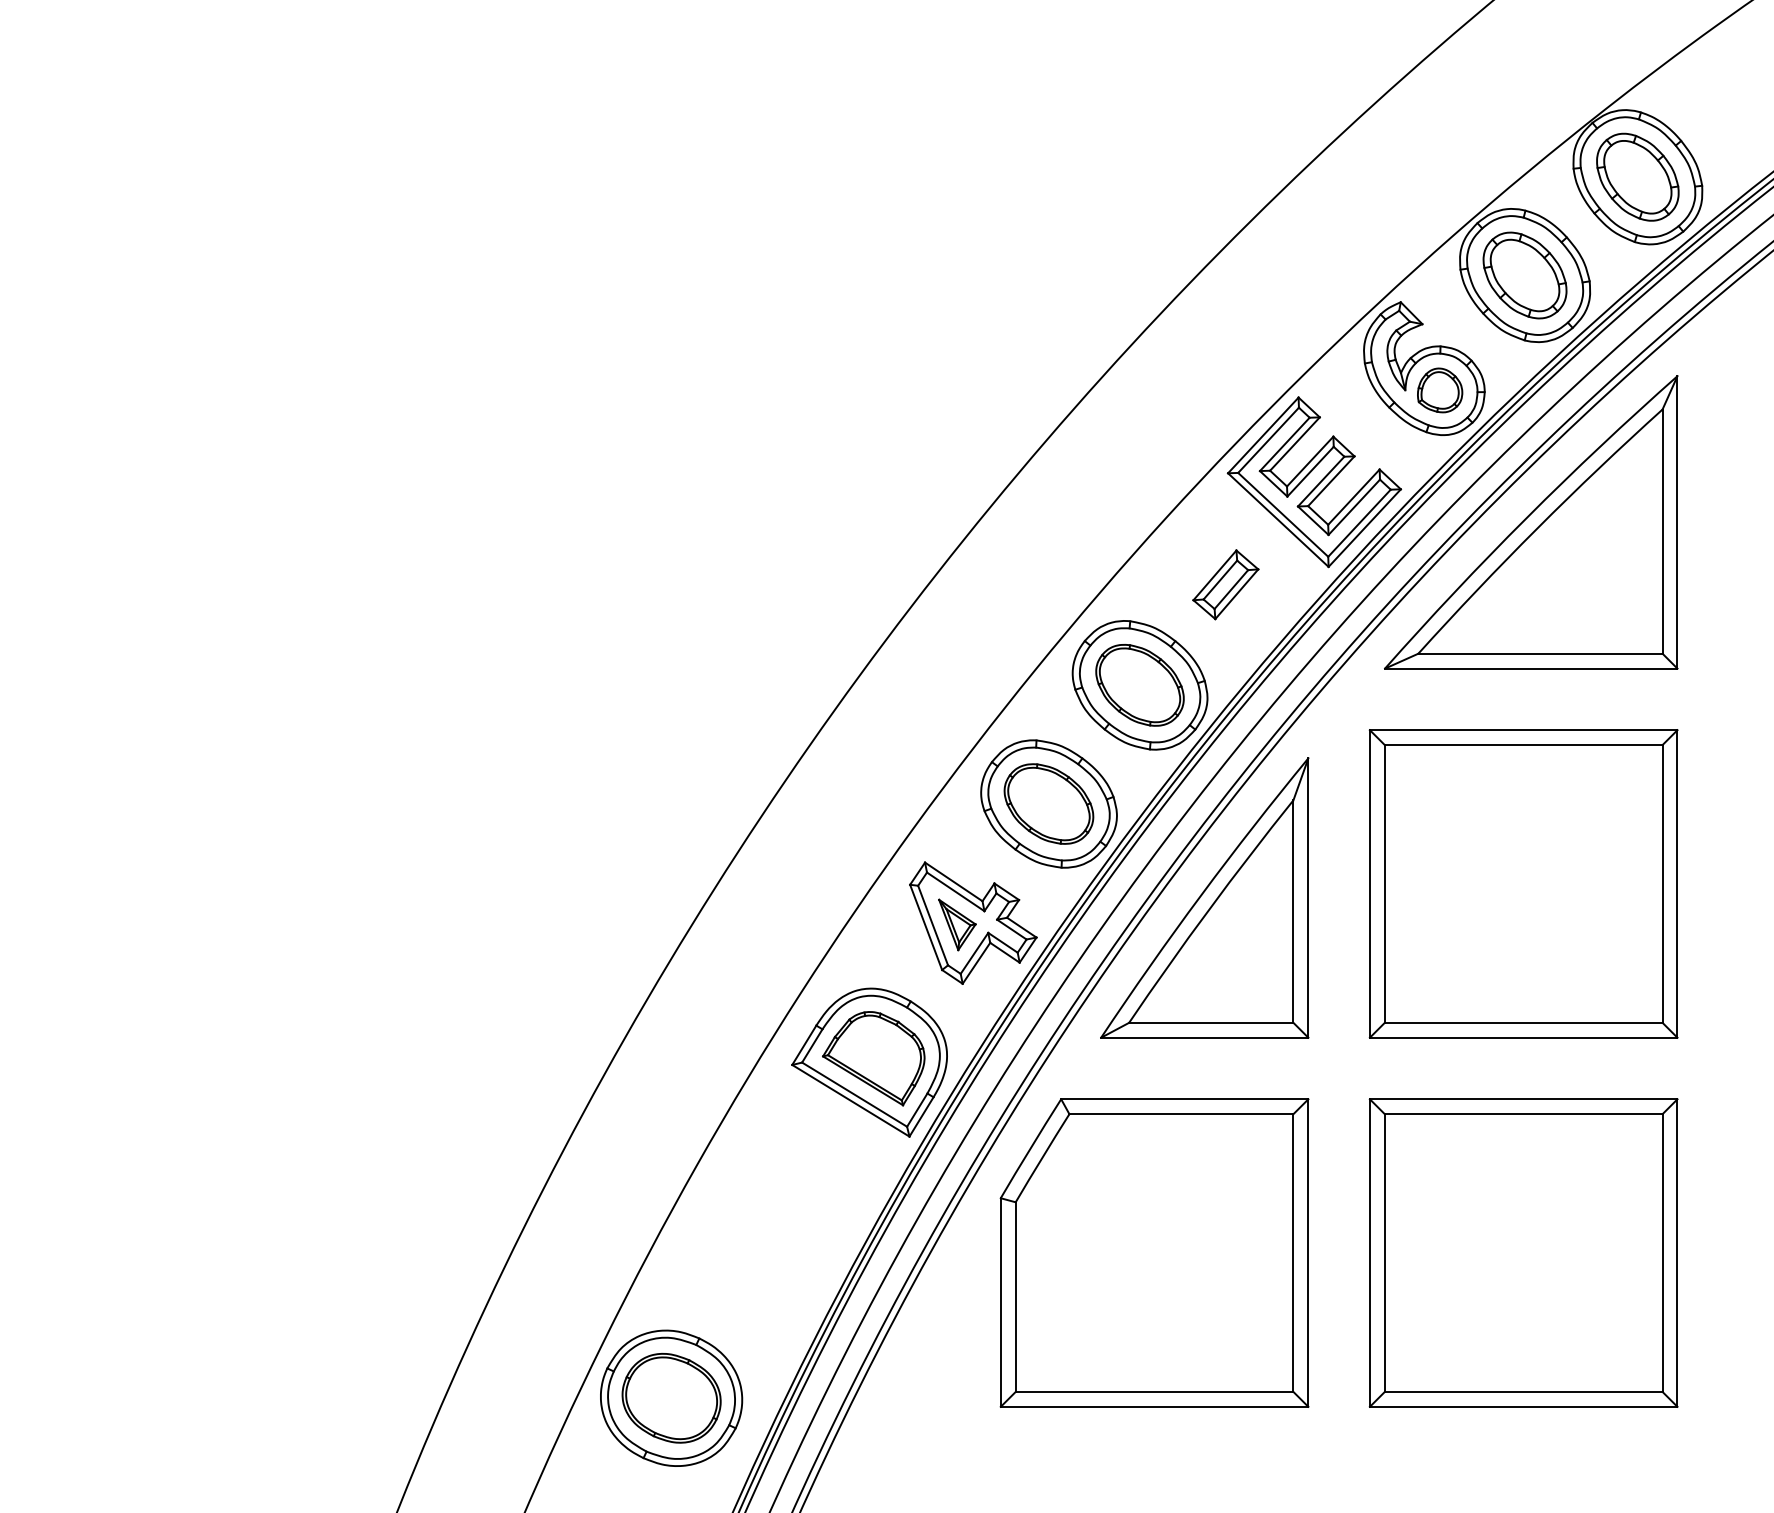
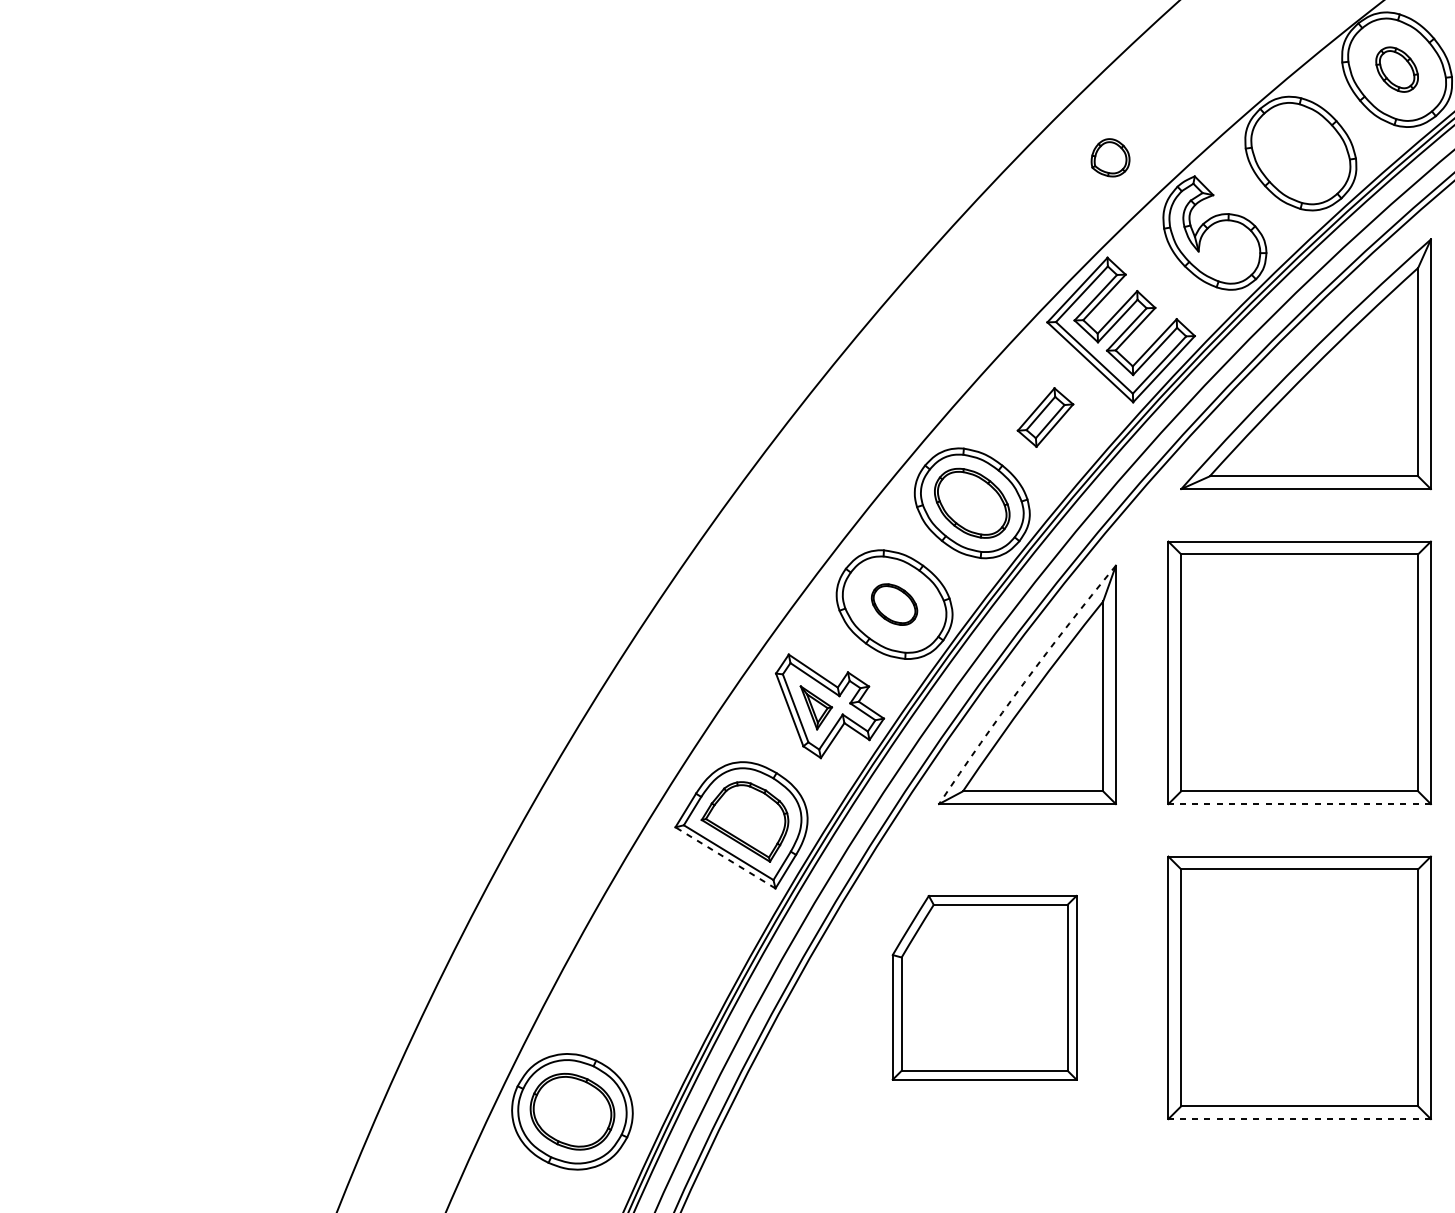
part: (1637, 176) -> (1396, 69), size x0.6
part: (1524, 275) -> (1300, 153), removed
part: (1440, 390) -> (1110, 157), moved
part: (1048, 803) -> (894, 604), size x0.6
arc: (1201, 895) -> (1024, 682), solid -> dashed
line: (1523, 1037) -> (1299, 803), solid -> dashed
line: (850, 1100) -> (725, 857), solid -> dashed
part: (1154, 1252) -> (984, 987), size x0.7
line: (1523, 1406) -> (1299, 1118), solid -> dashed

